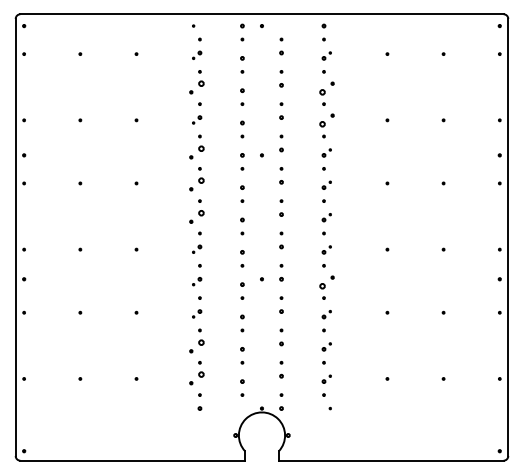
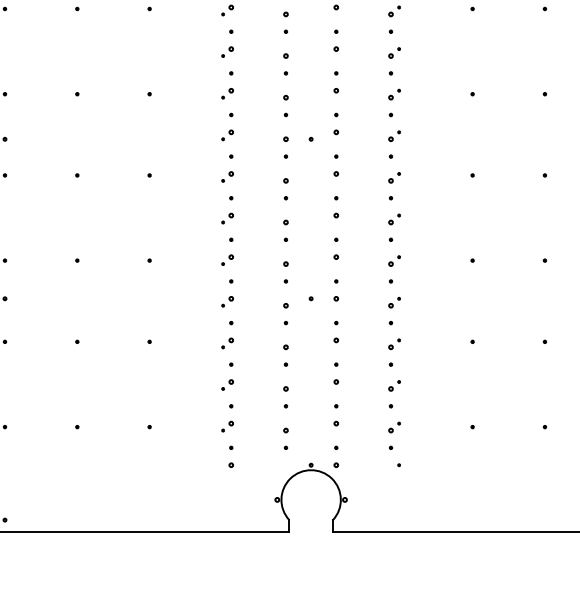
part: (197, 87) -> (228, 51), size x0.62
part: (326, 87) -> (394, 51), size x0.62
part: (326, 120) -> (394, 94), size x0.62
part: (197, 151) -> (228, 134), size x0.62
part: (197, 184) -> (228, 176), size x0.62
part: (197, 216) -> (228, 217), size x0.62
part: (326, 281) -> (394, 301), size x0.62
part: (197, 345) -> (228, 384), size x0.62
part: (197, 378) -> (228, 426), size x0.62

